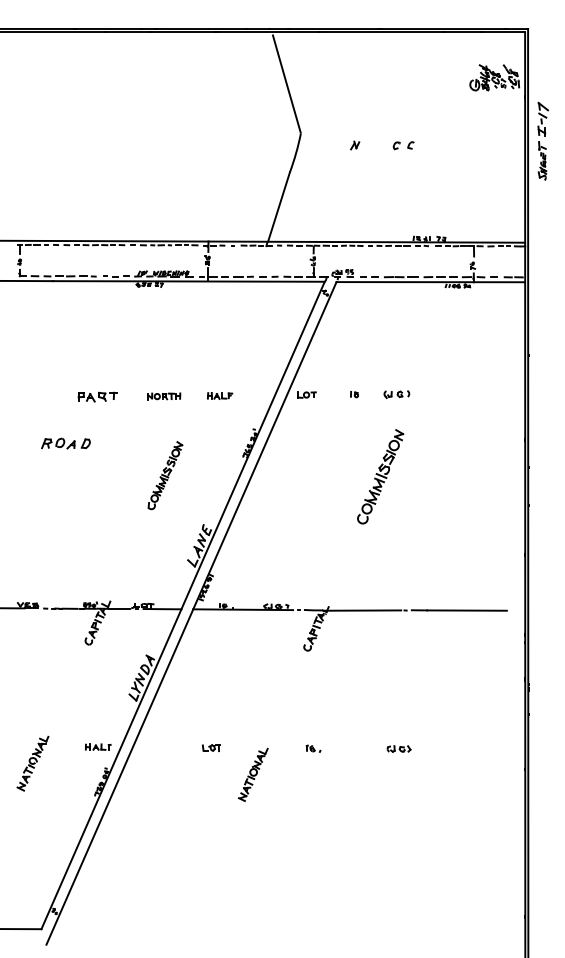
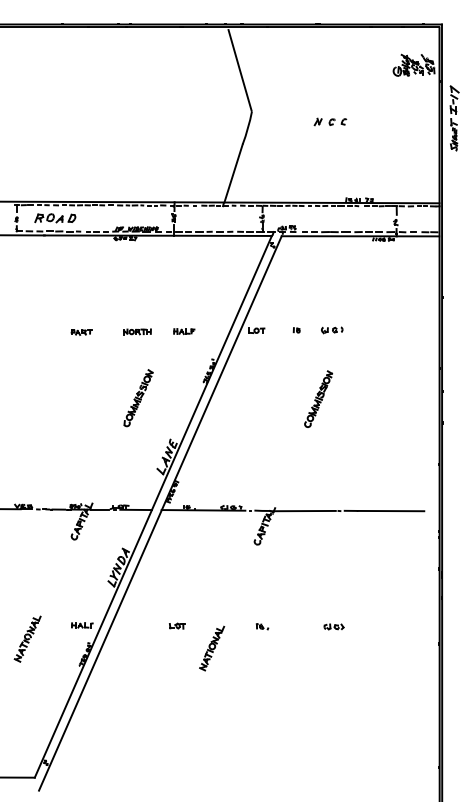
part: (355, 145) -> (318, 121), moved
part: (96, 397) -> (80, 332), size x0.62
part: (65, 443) -> (54, 218), moved
part: (380, 476) -> (318, 398), size x0.71

